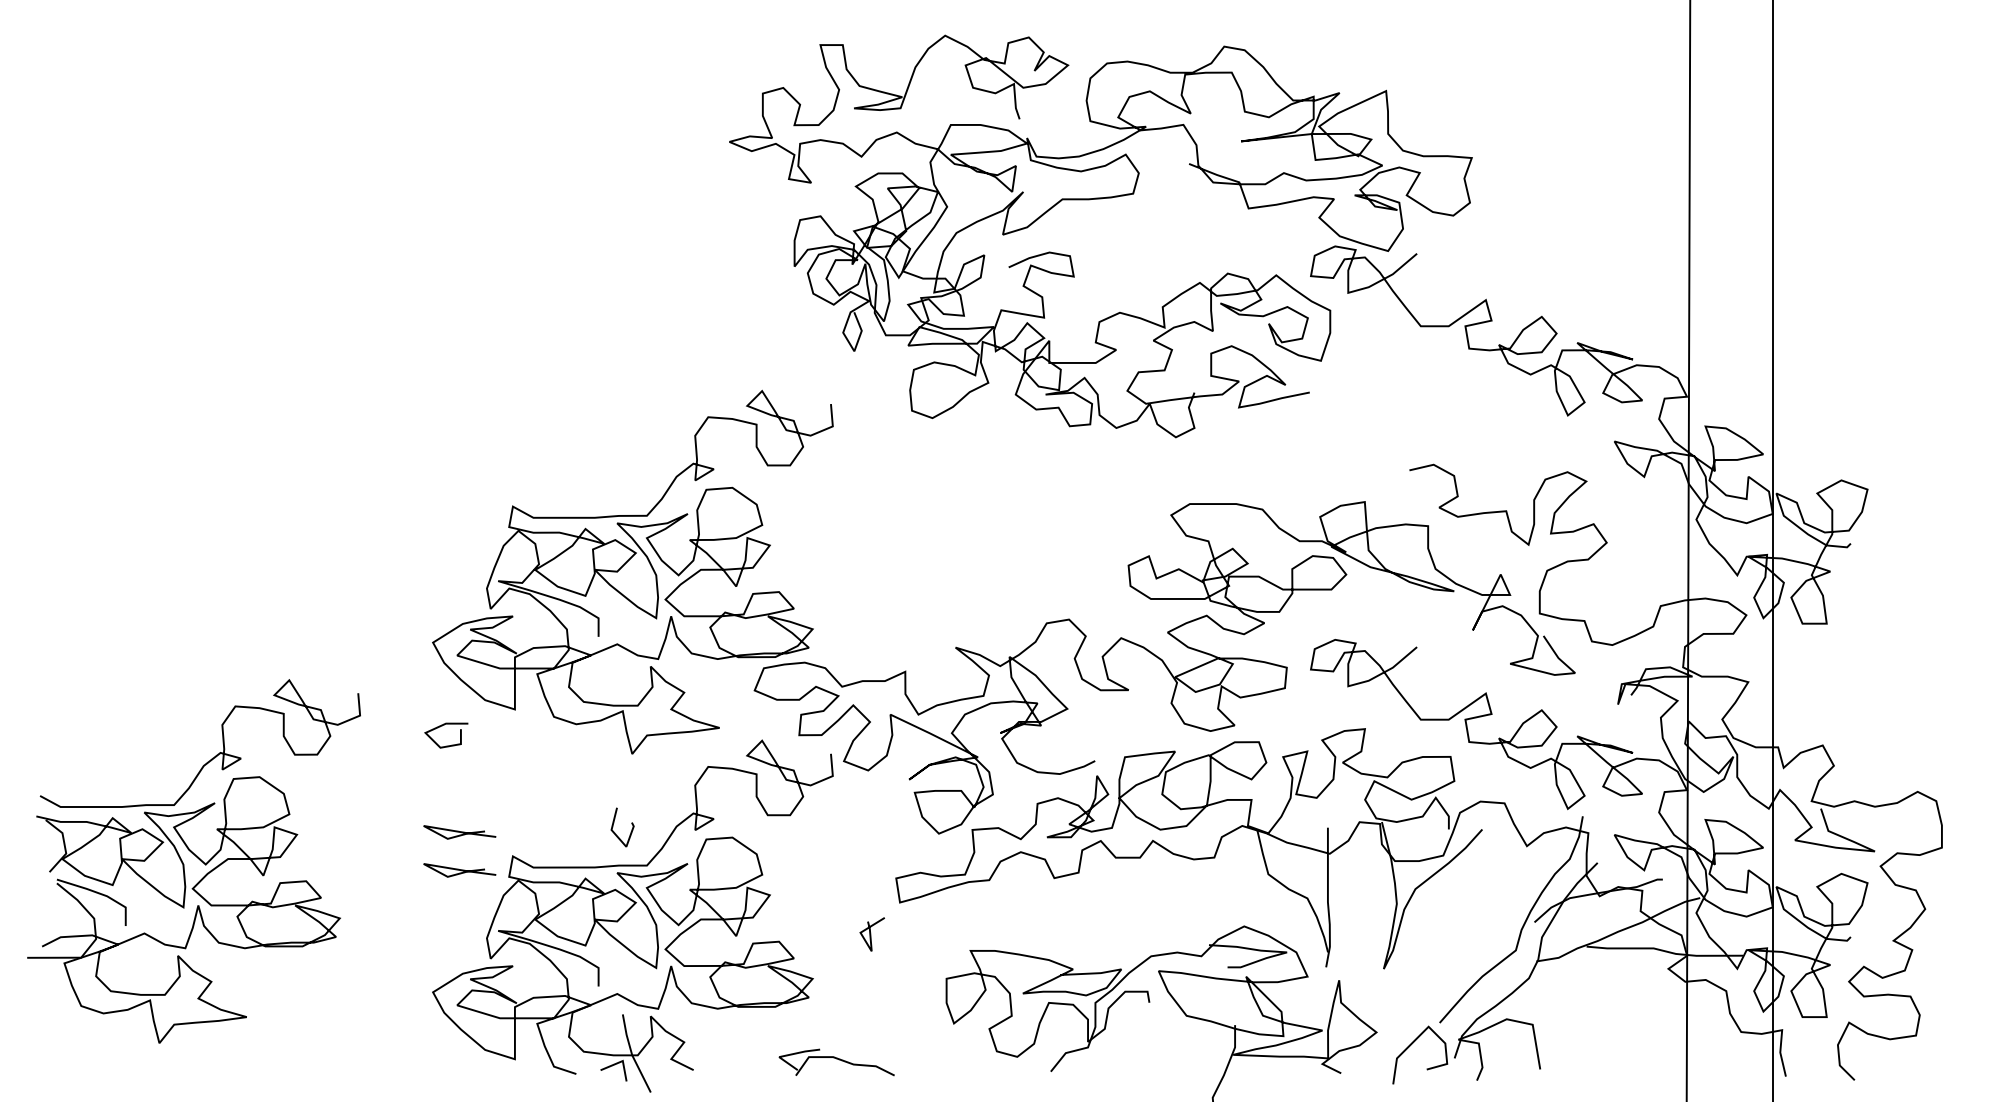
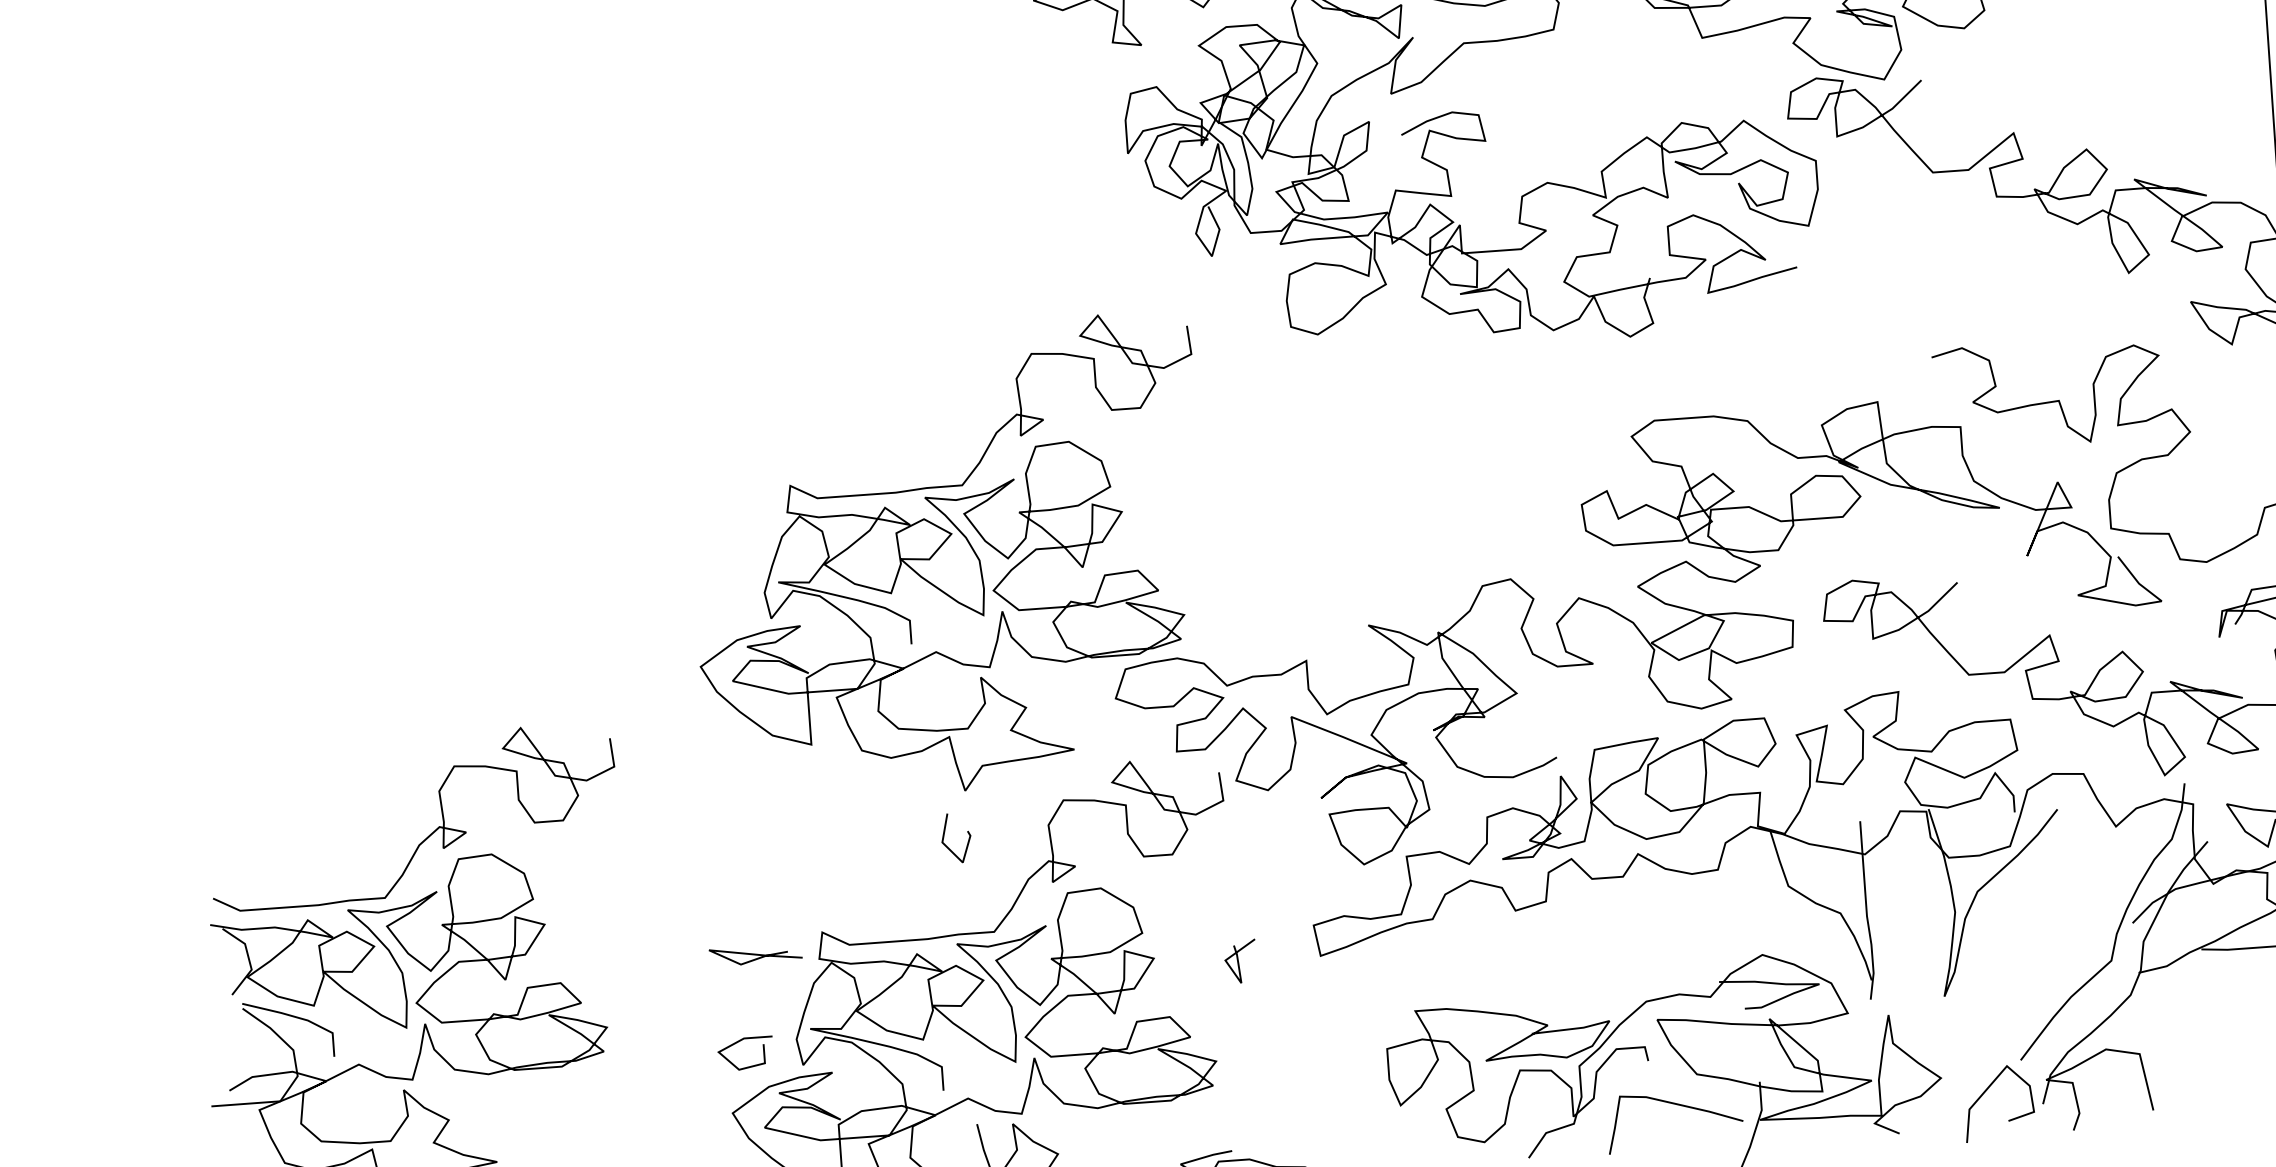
curve: (442, 726) -> (739, 1042), moved
curve: (459, 832) -> (751, 906), removed
line: (615, 832) -> (947, 845), moved
line: (871, 934) -> (1239, 961), moved
curve: (1170, 1039) -> (1678, 1106), added

